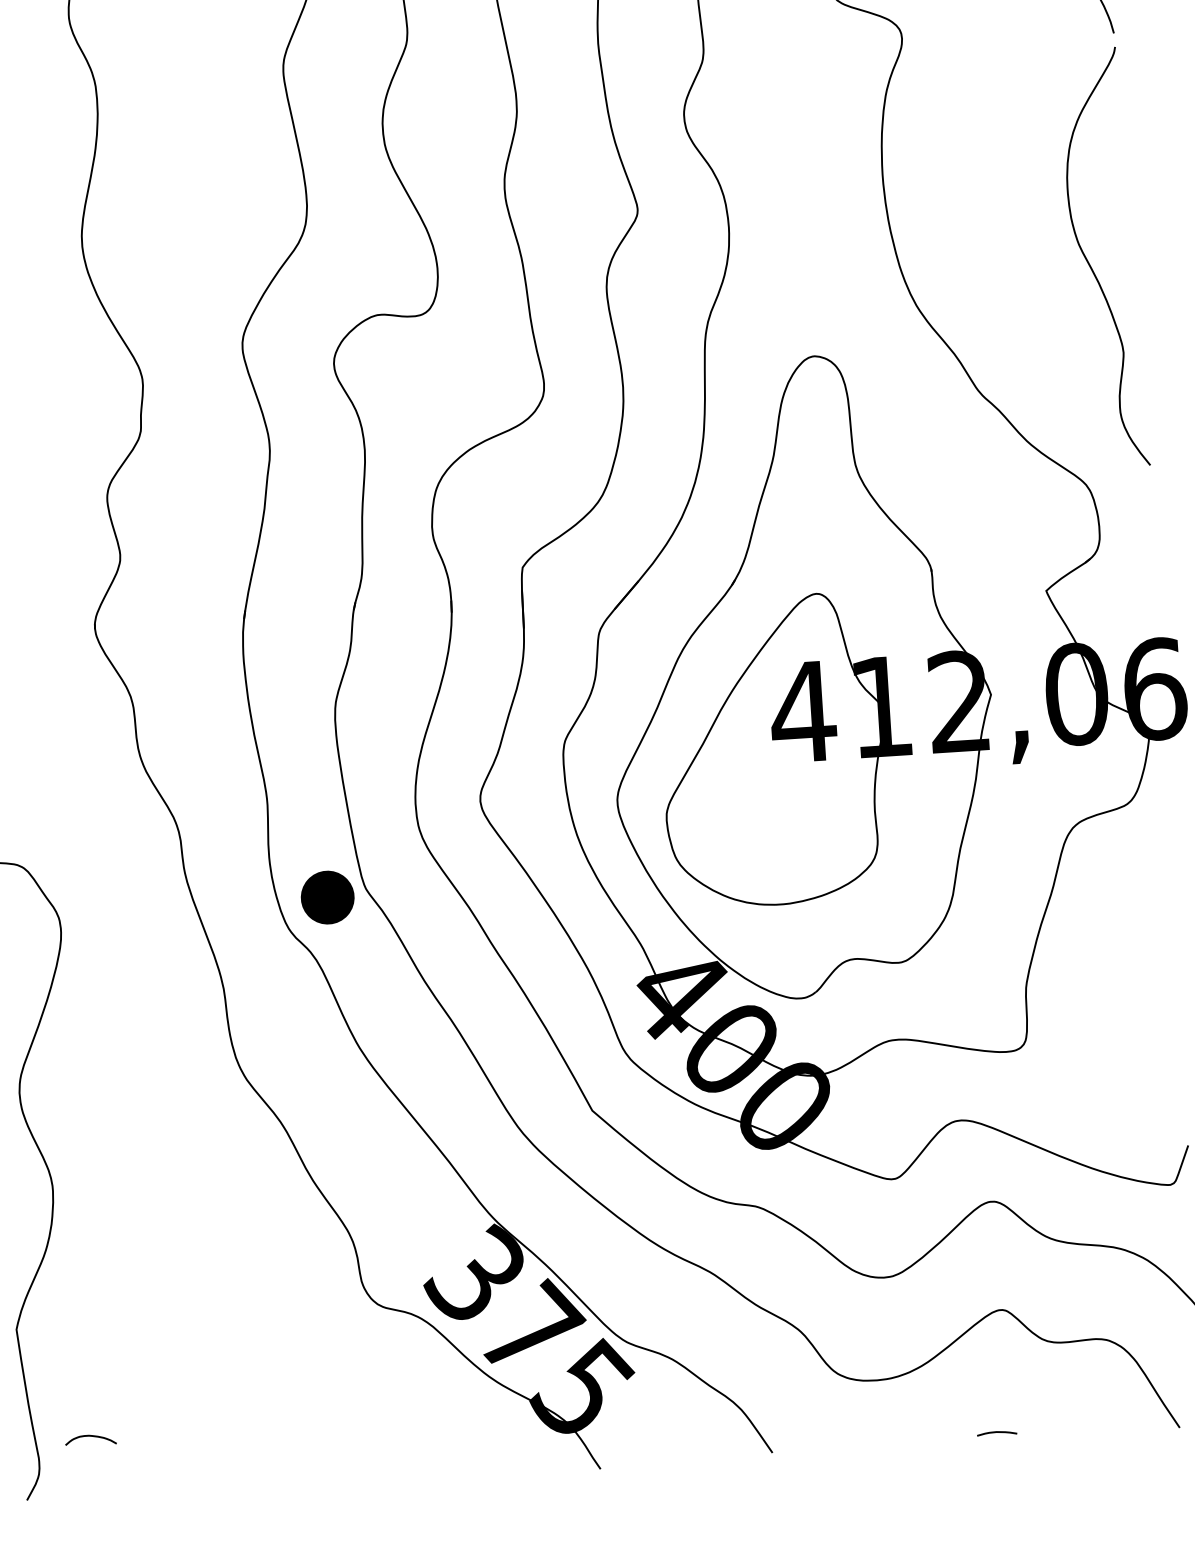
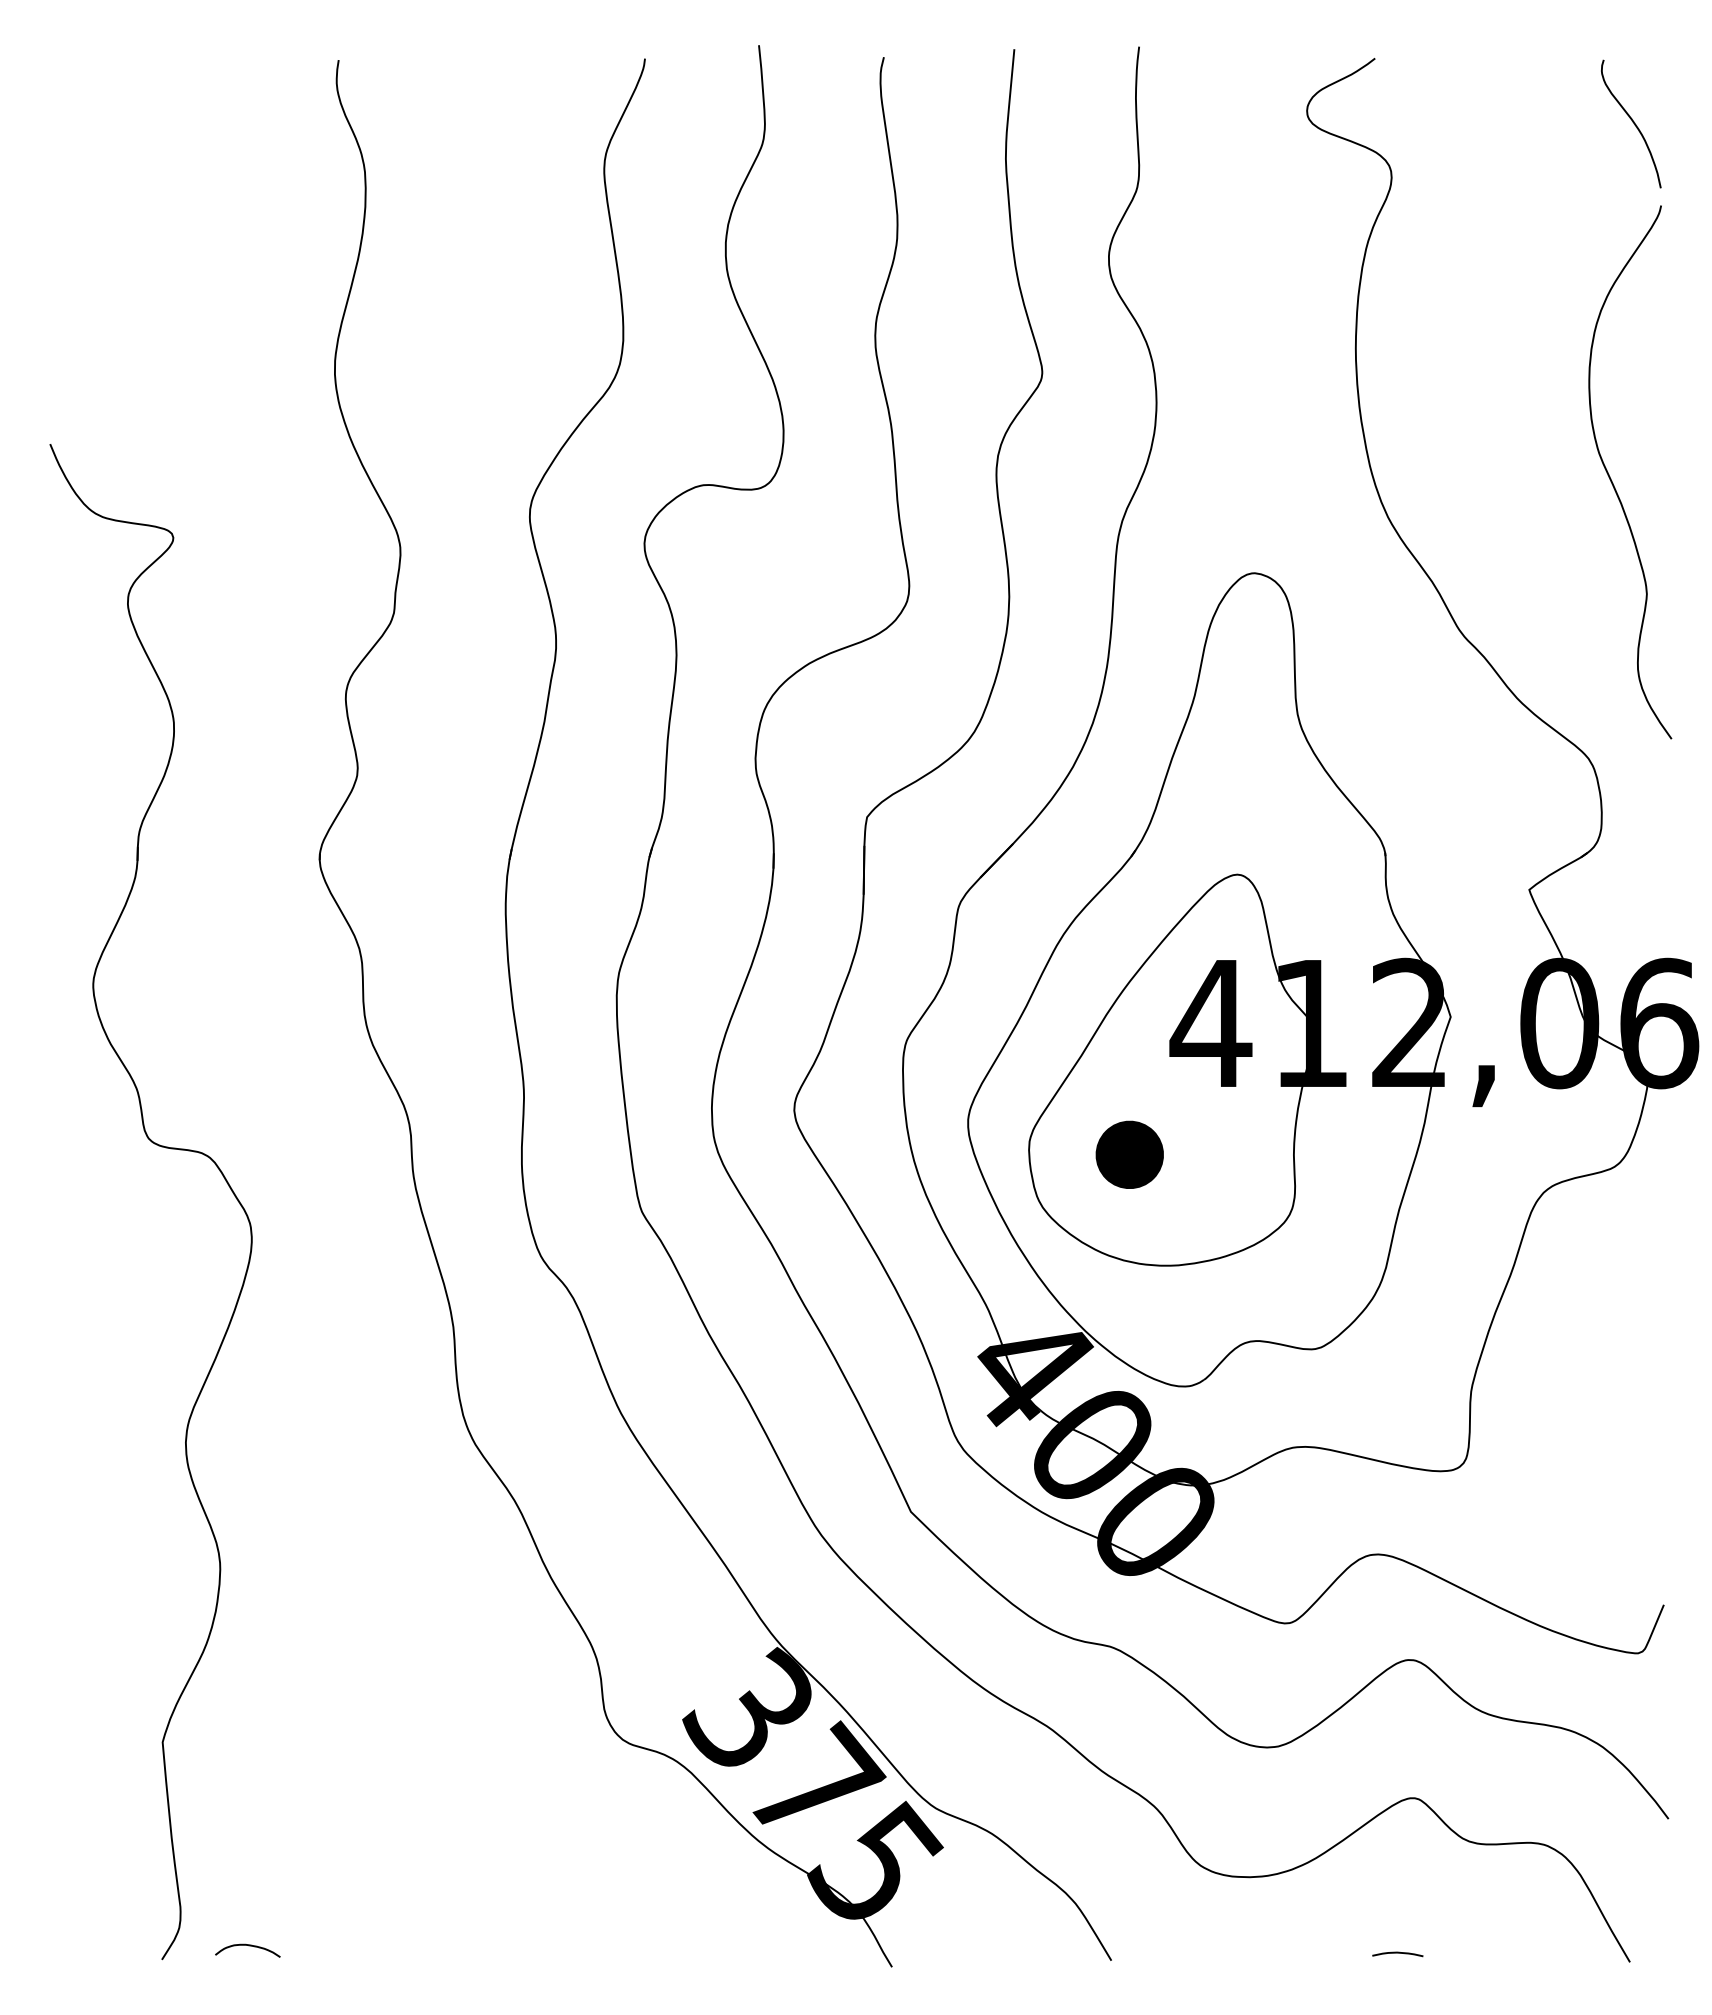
part: (327, 897) -> (1129, 1154), moved
curve: (91, 1436) -> (248, 1946), moved

